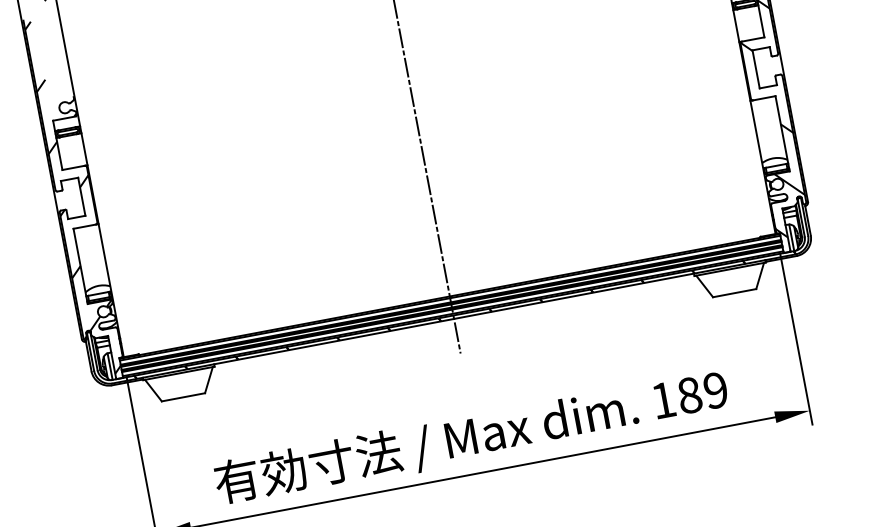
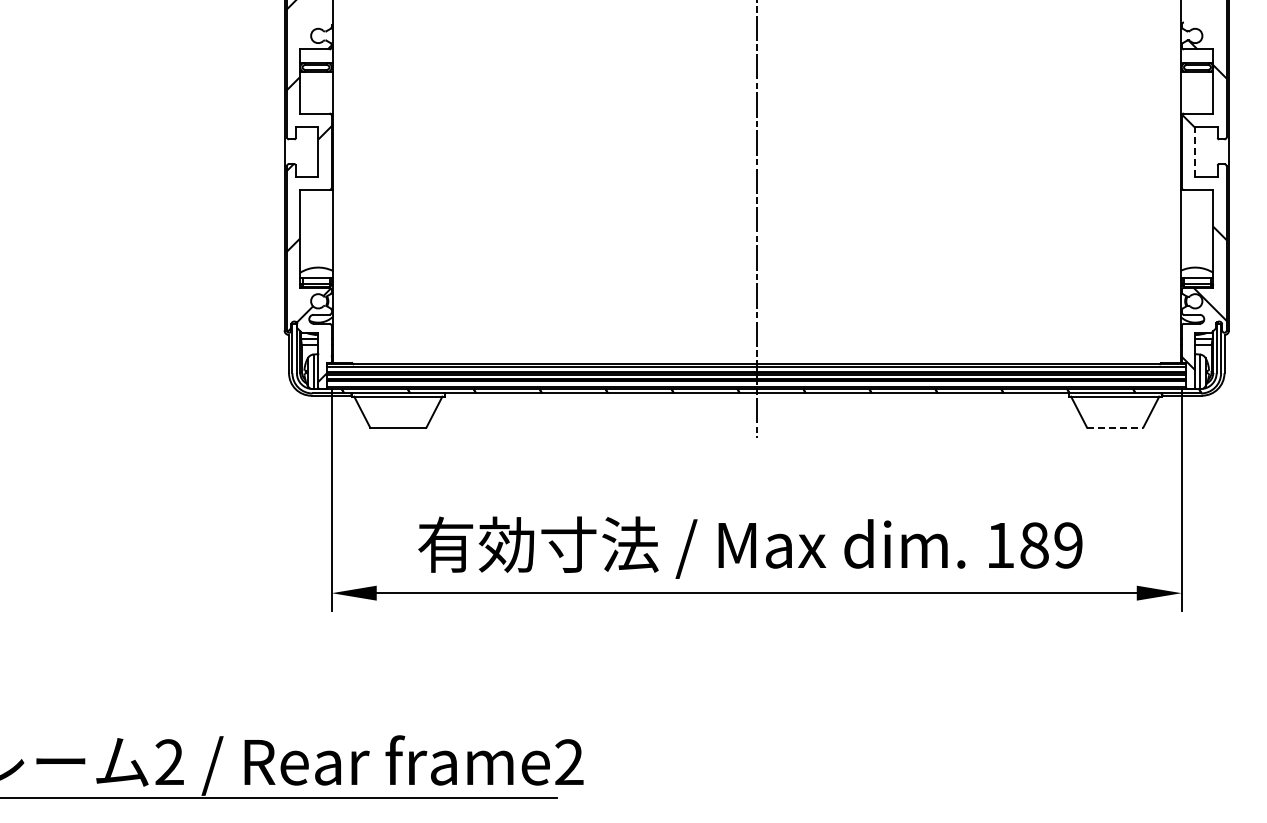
line: (756, 69) -> (1195, 151), solid -> dashed
line: (734, 292) -> (1115, 427), solid -> dashed

